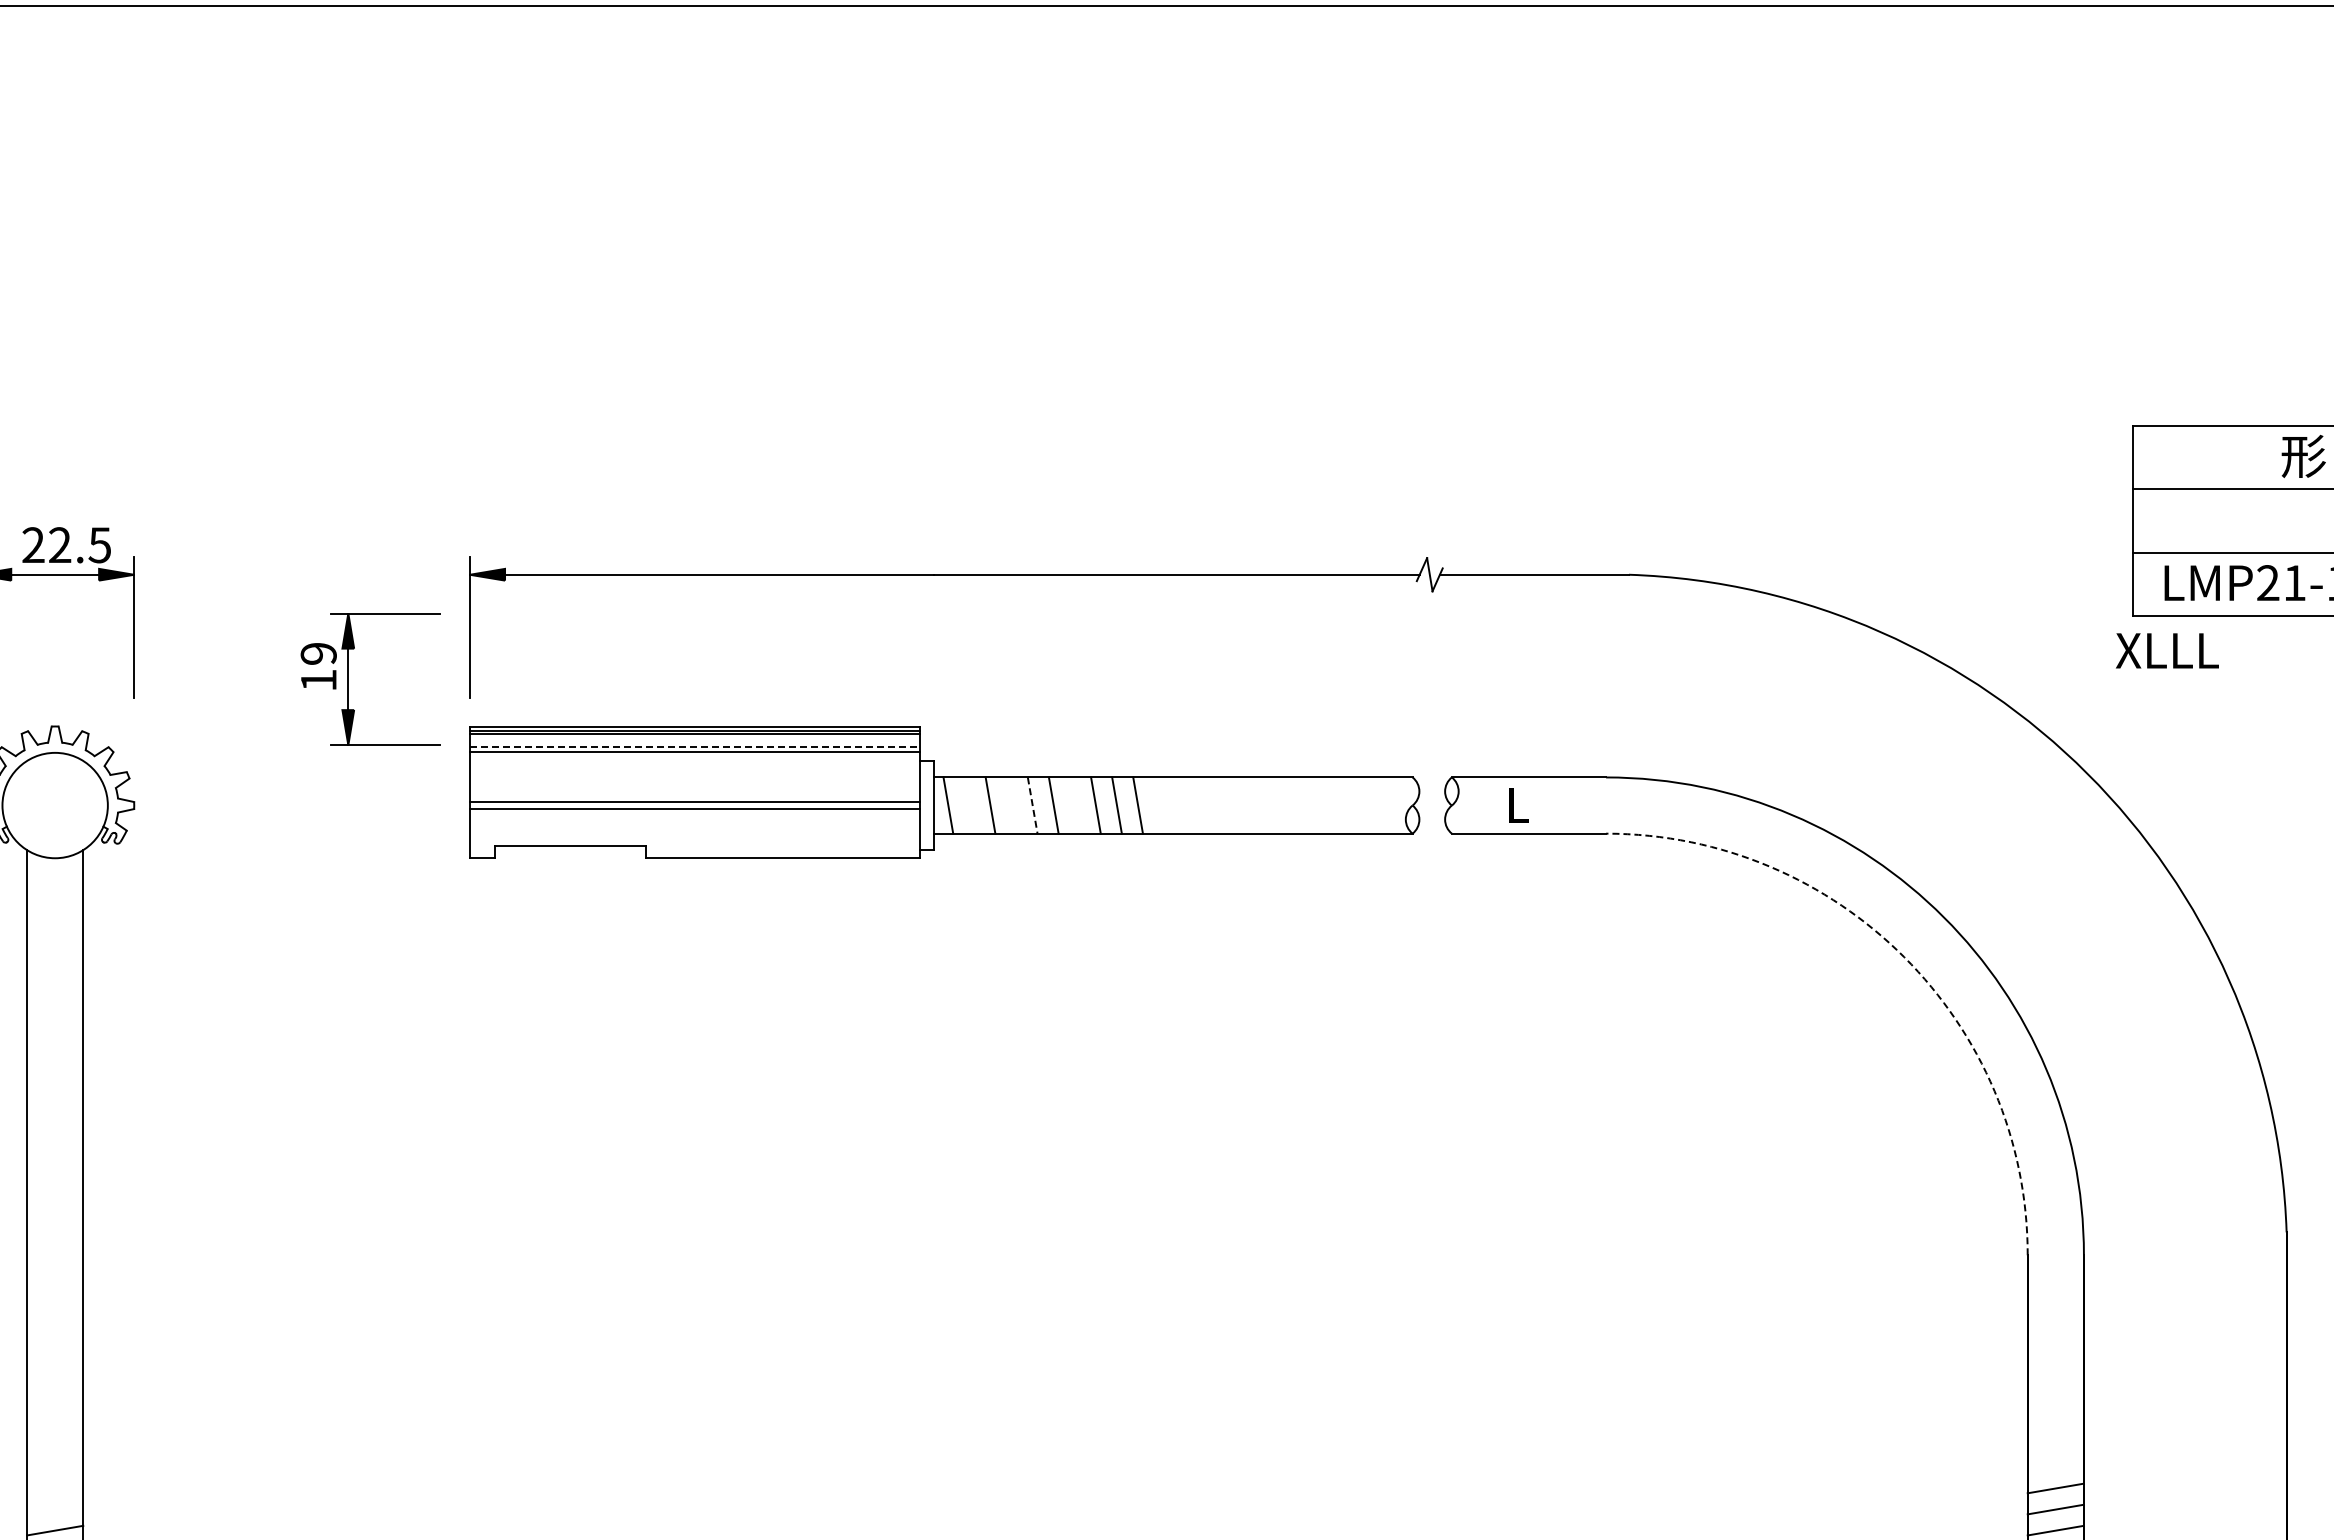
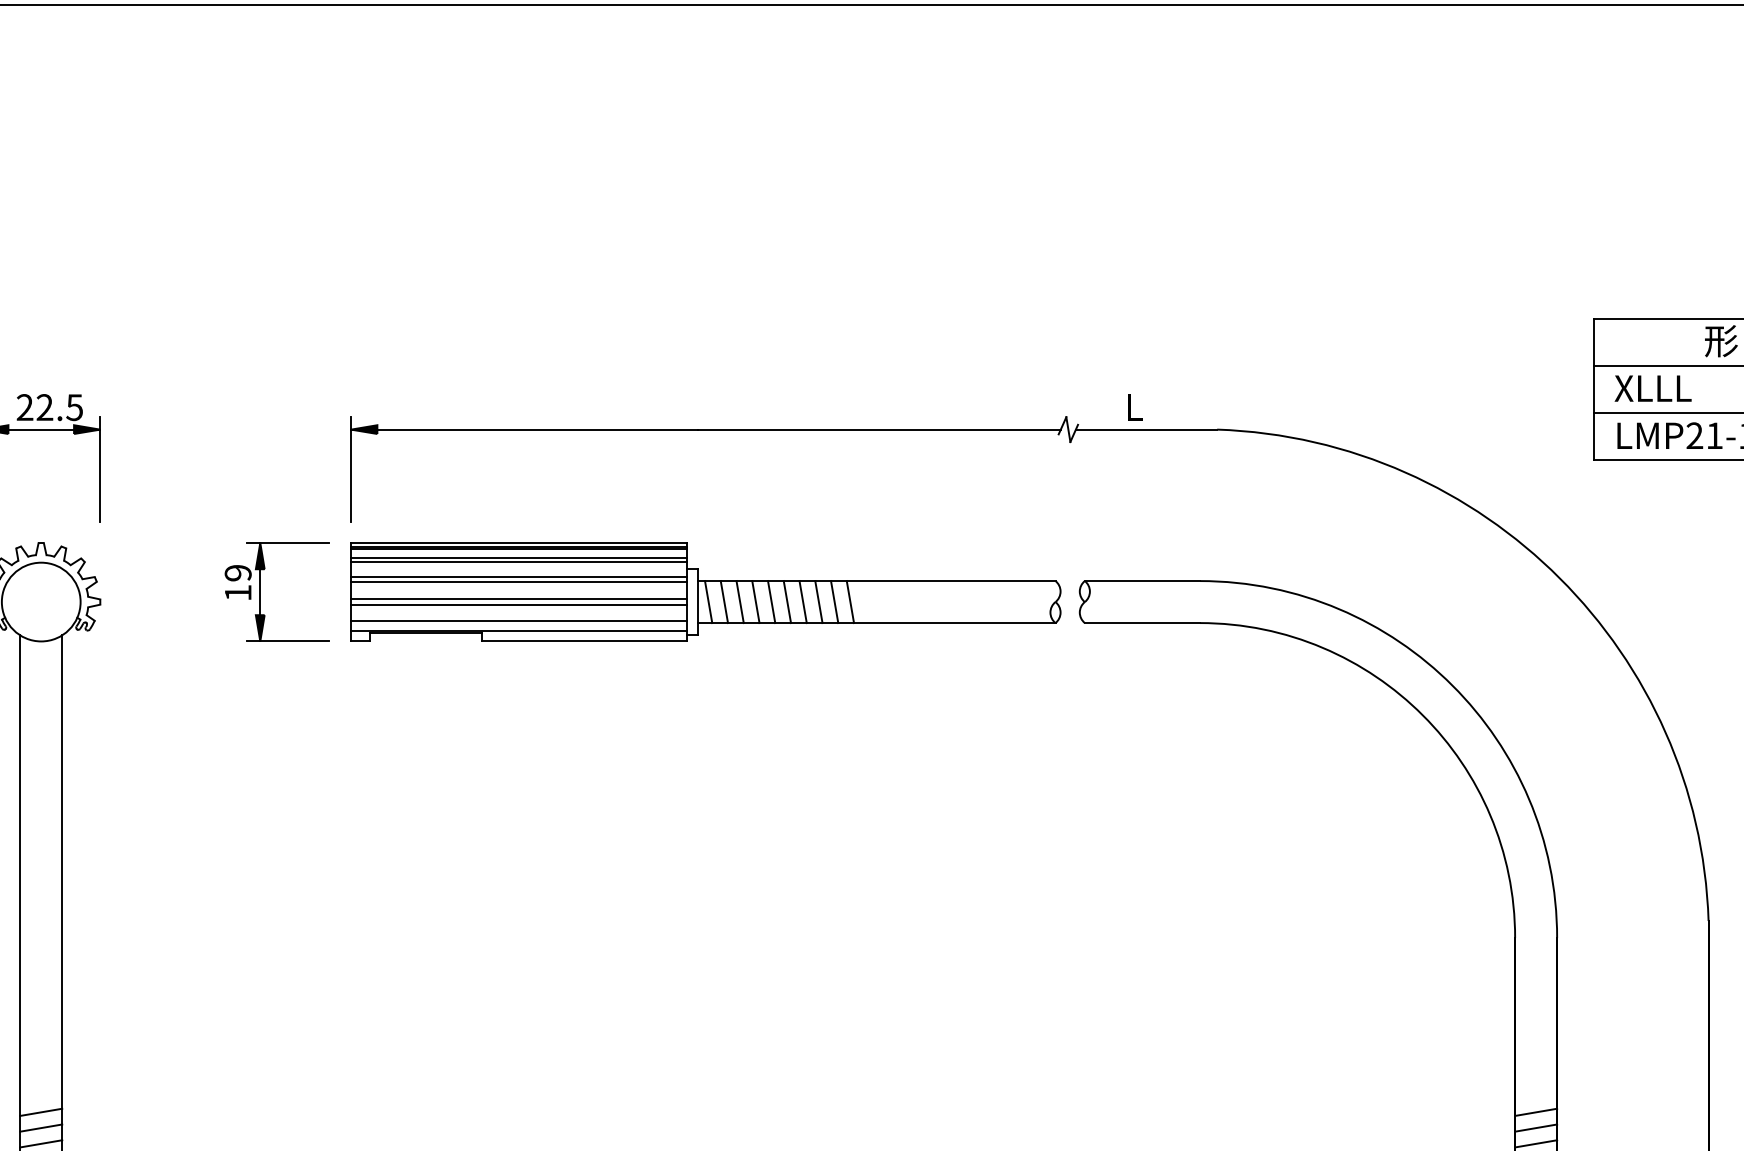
text: (2167, 650) -> (1653, 388), moved
part: (348, 679) -> (260, 592), moved
line: (694, 747) -> (518, 558), dashed -> solid
line: (694, 772) -> (518, 577), added
line: (694, 778) -> (518, 581), added
line: (969, 805) -> (724, 602), added
line: (1011, 805) -> (755, 602), added
line: (1032, 805) -> (771, 602), dashed -> solid
line: (1074, 805) -> (802, 602), added
text: (1518, 805) -> (1134, 407), moved
line: (694, 830) -> (518, 620), added
line: (694, 843) -> (518, 630), added
arc: (1904, 957) -> (1423, 715), dashed -> solid
line: (55, 1488) -> (41, 1112), added
line: (55, 1509) -> (41, 1128), added

